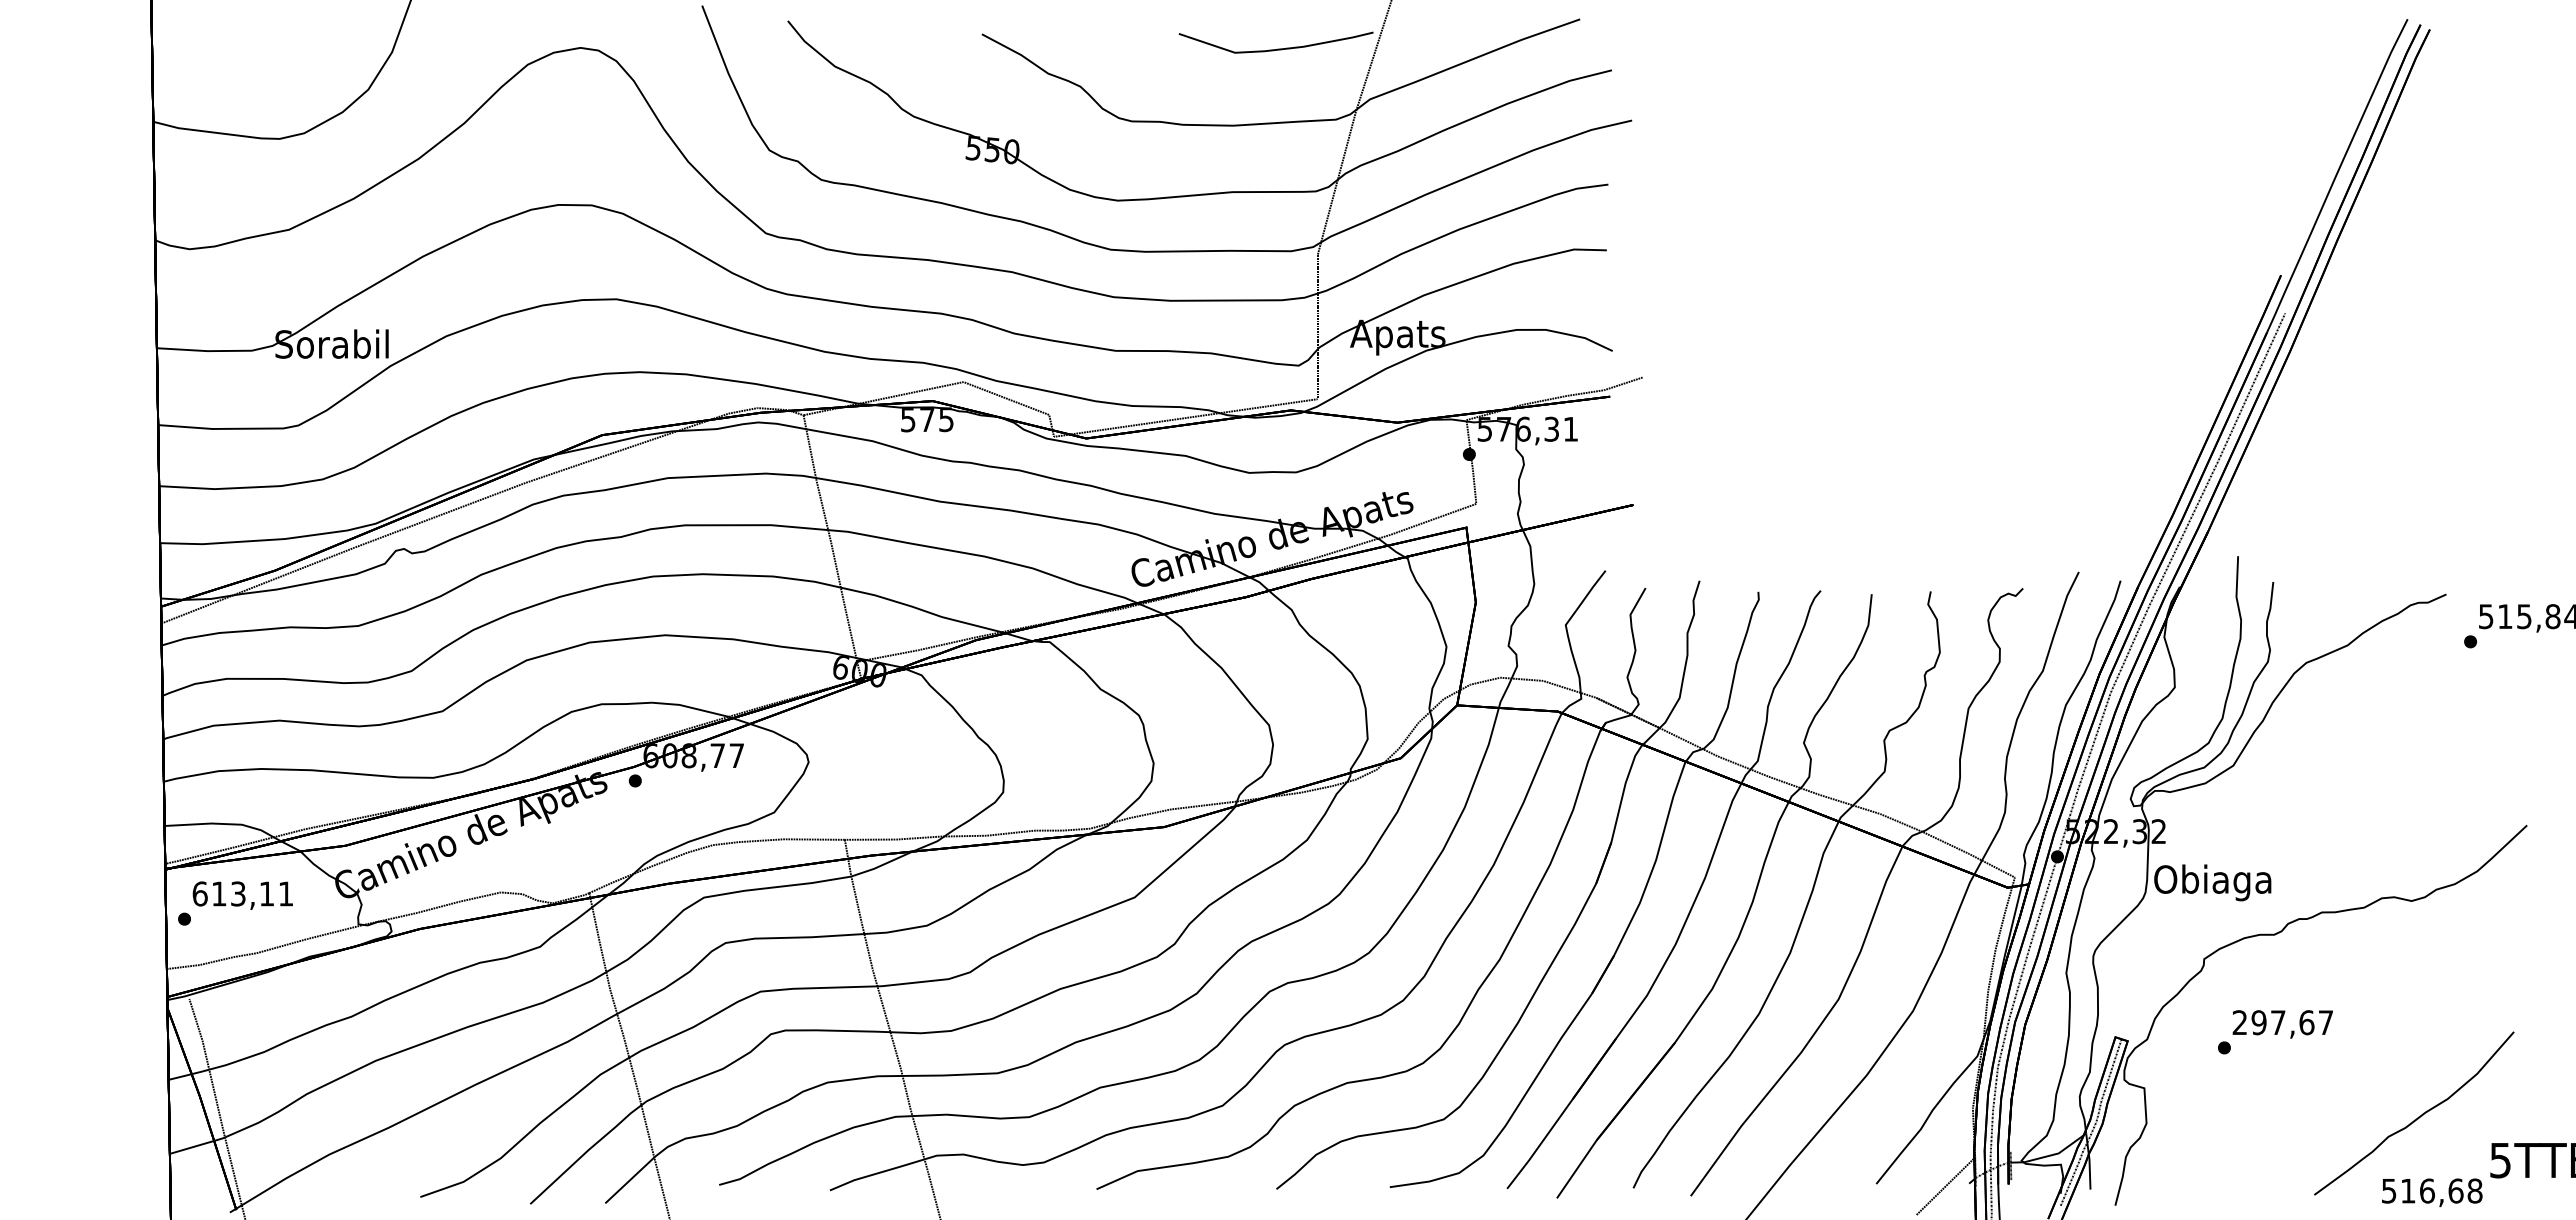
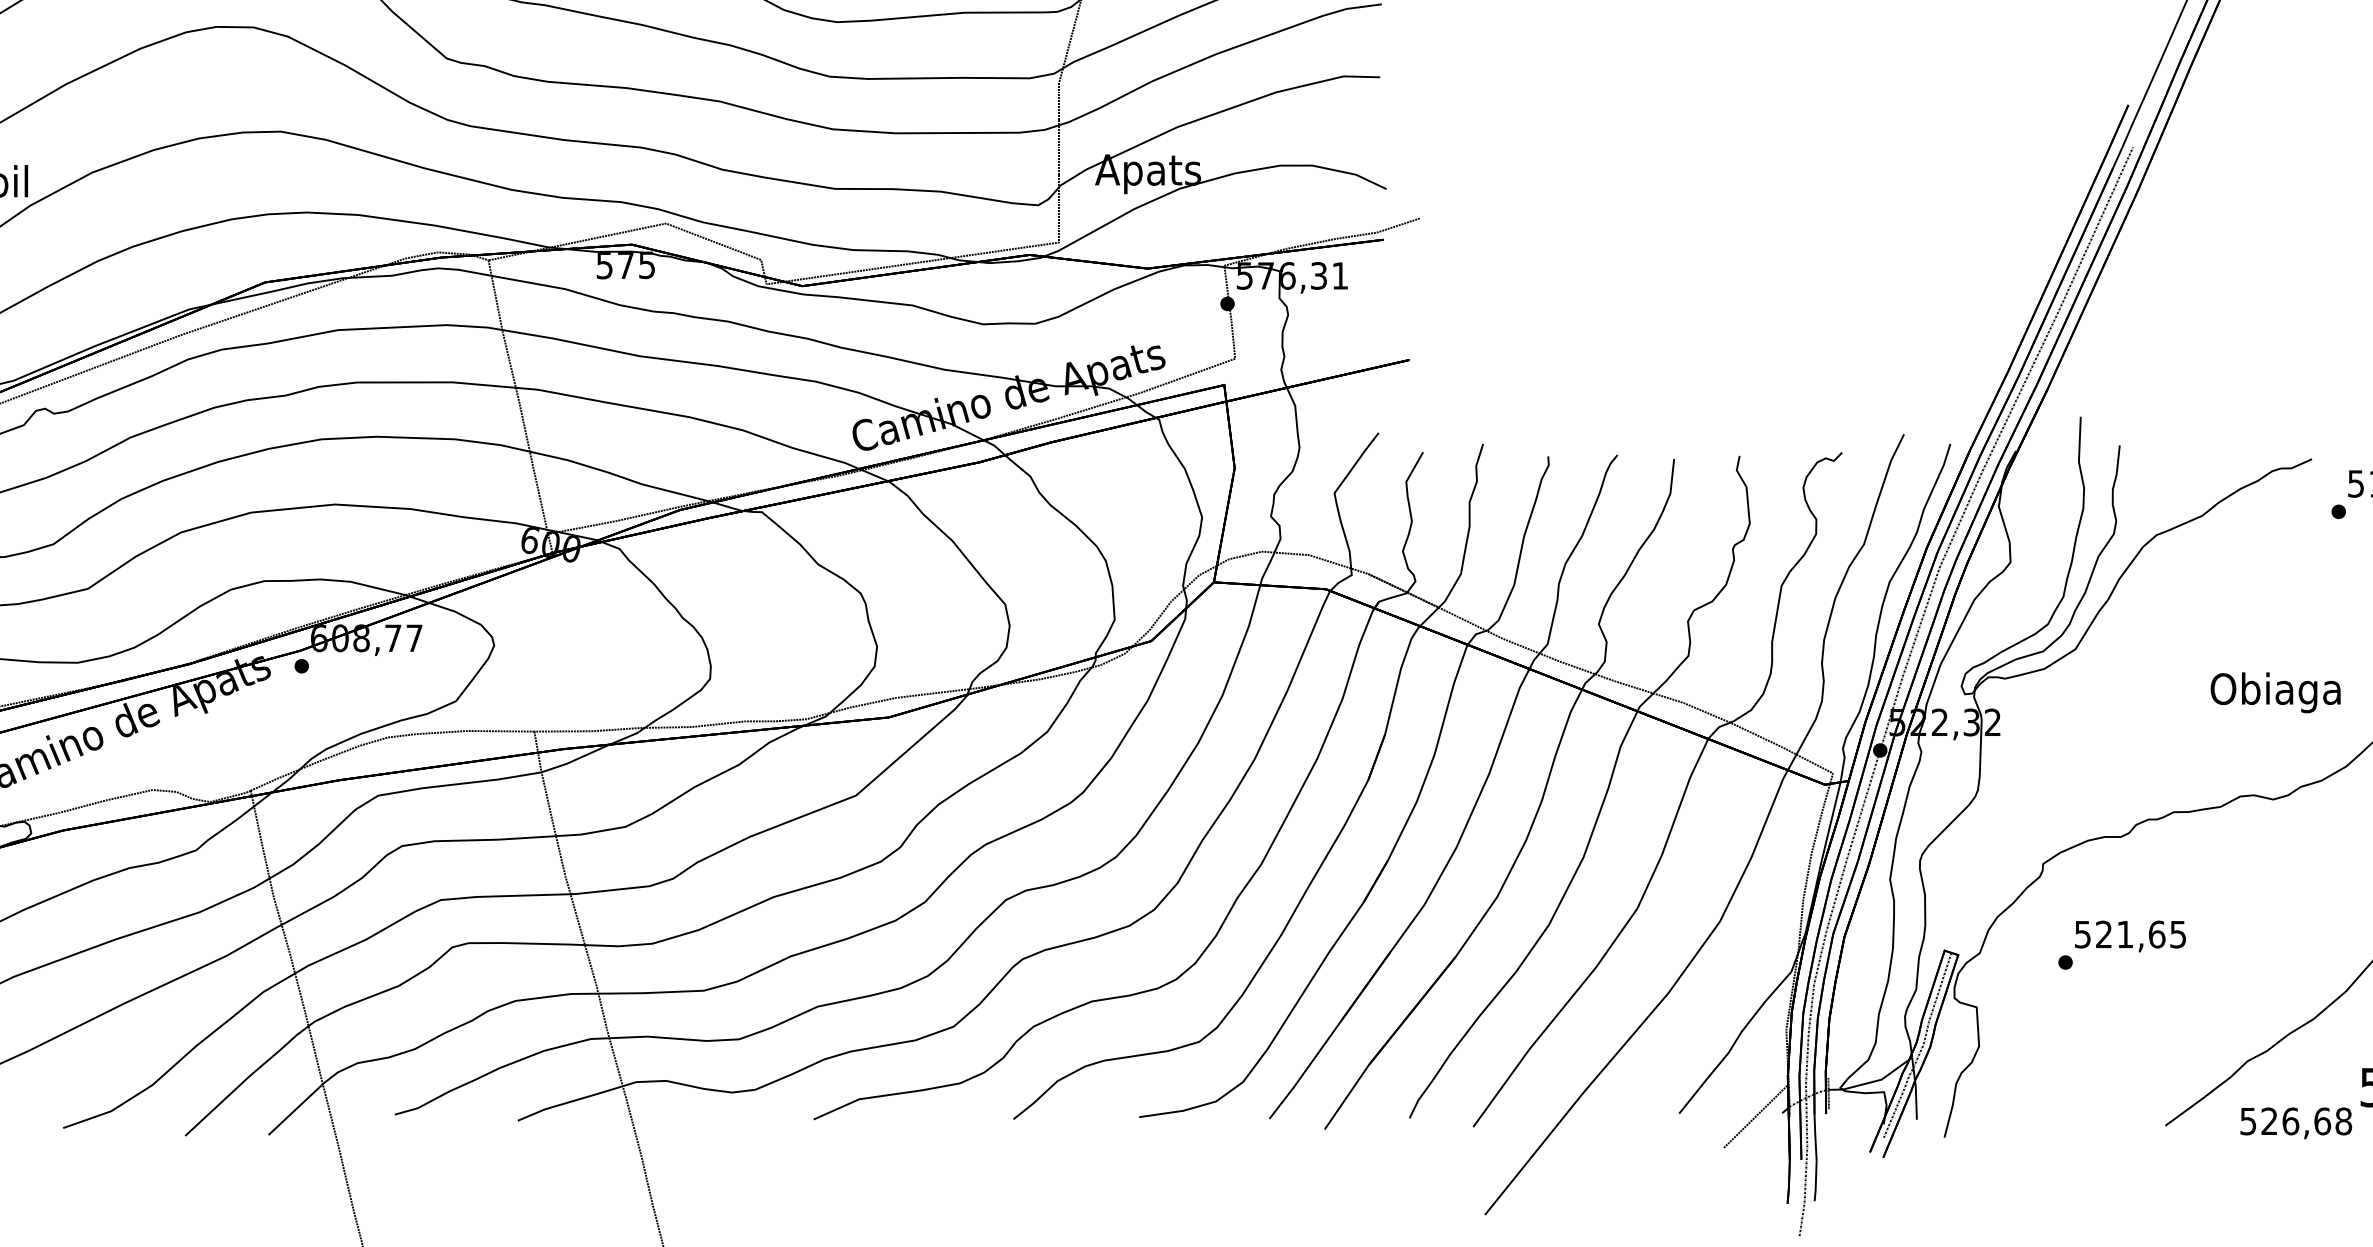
text: (2212, 882) -> (2275, 692), moved
text: (2282, 1022) -> (2130, 934), 297,67 -> 521,65
text: (2408, 1190) -> (2269, 1120), 516,68 -> 526,68

